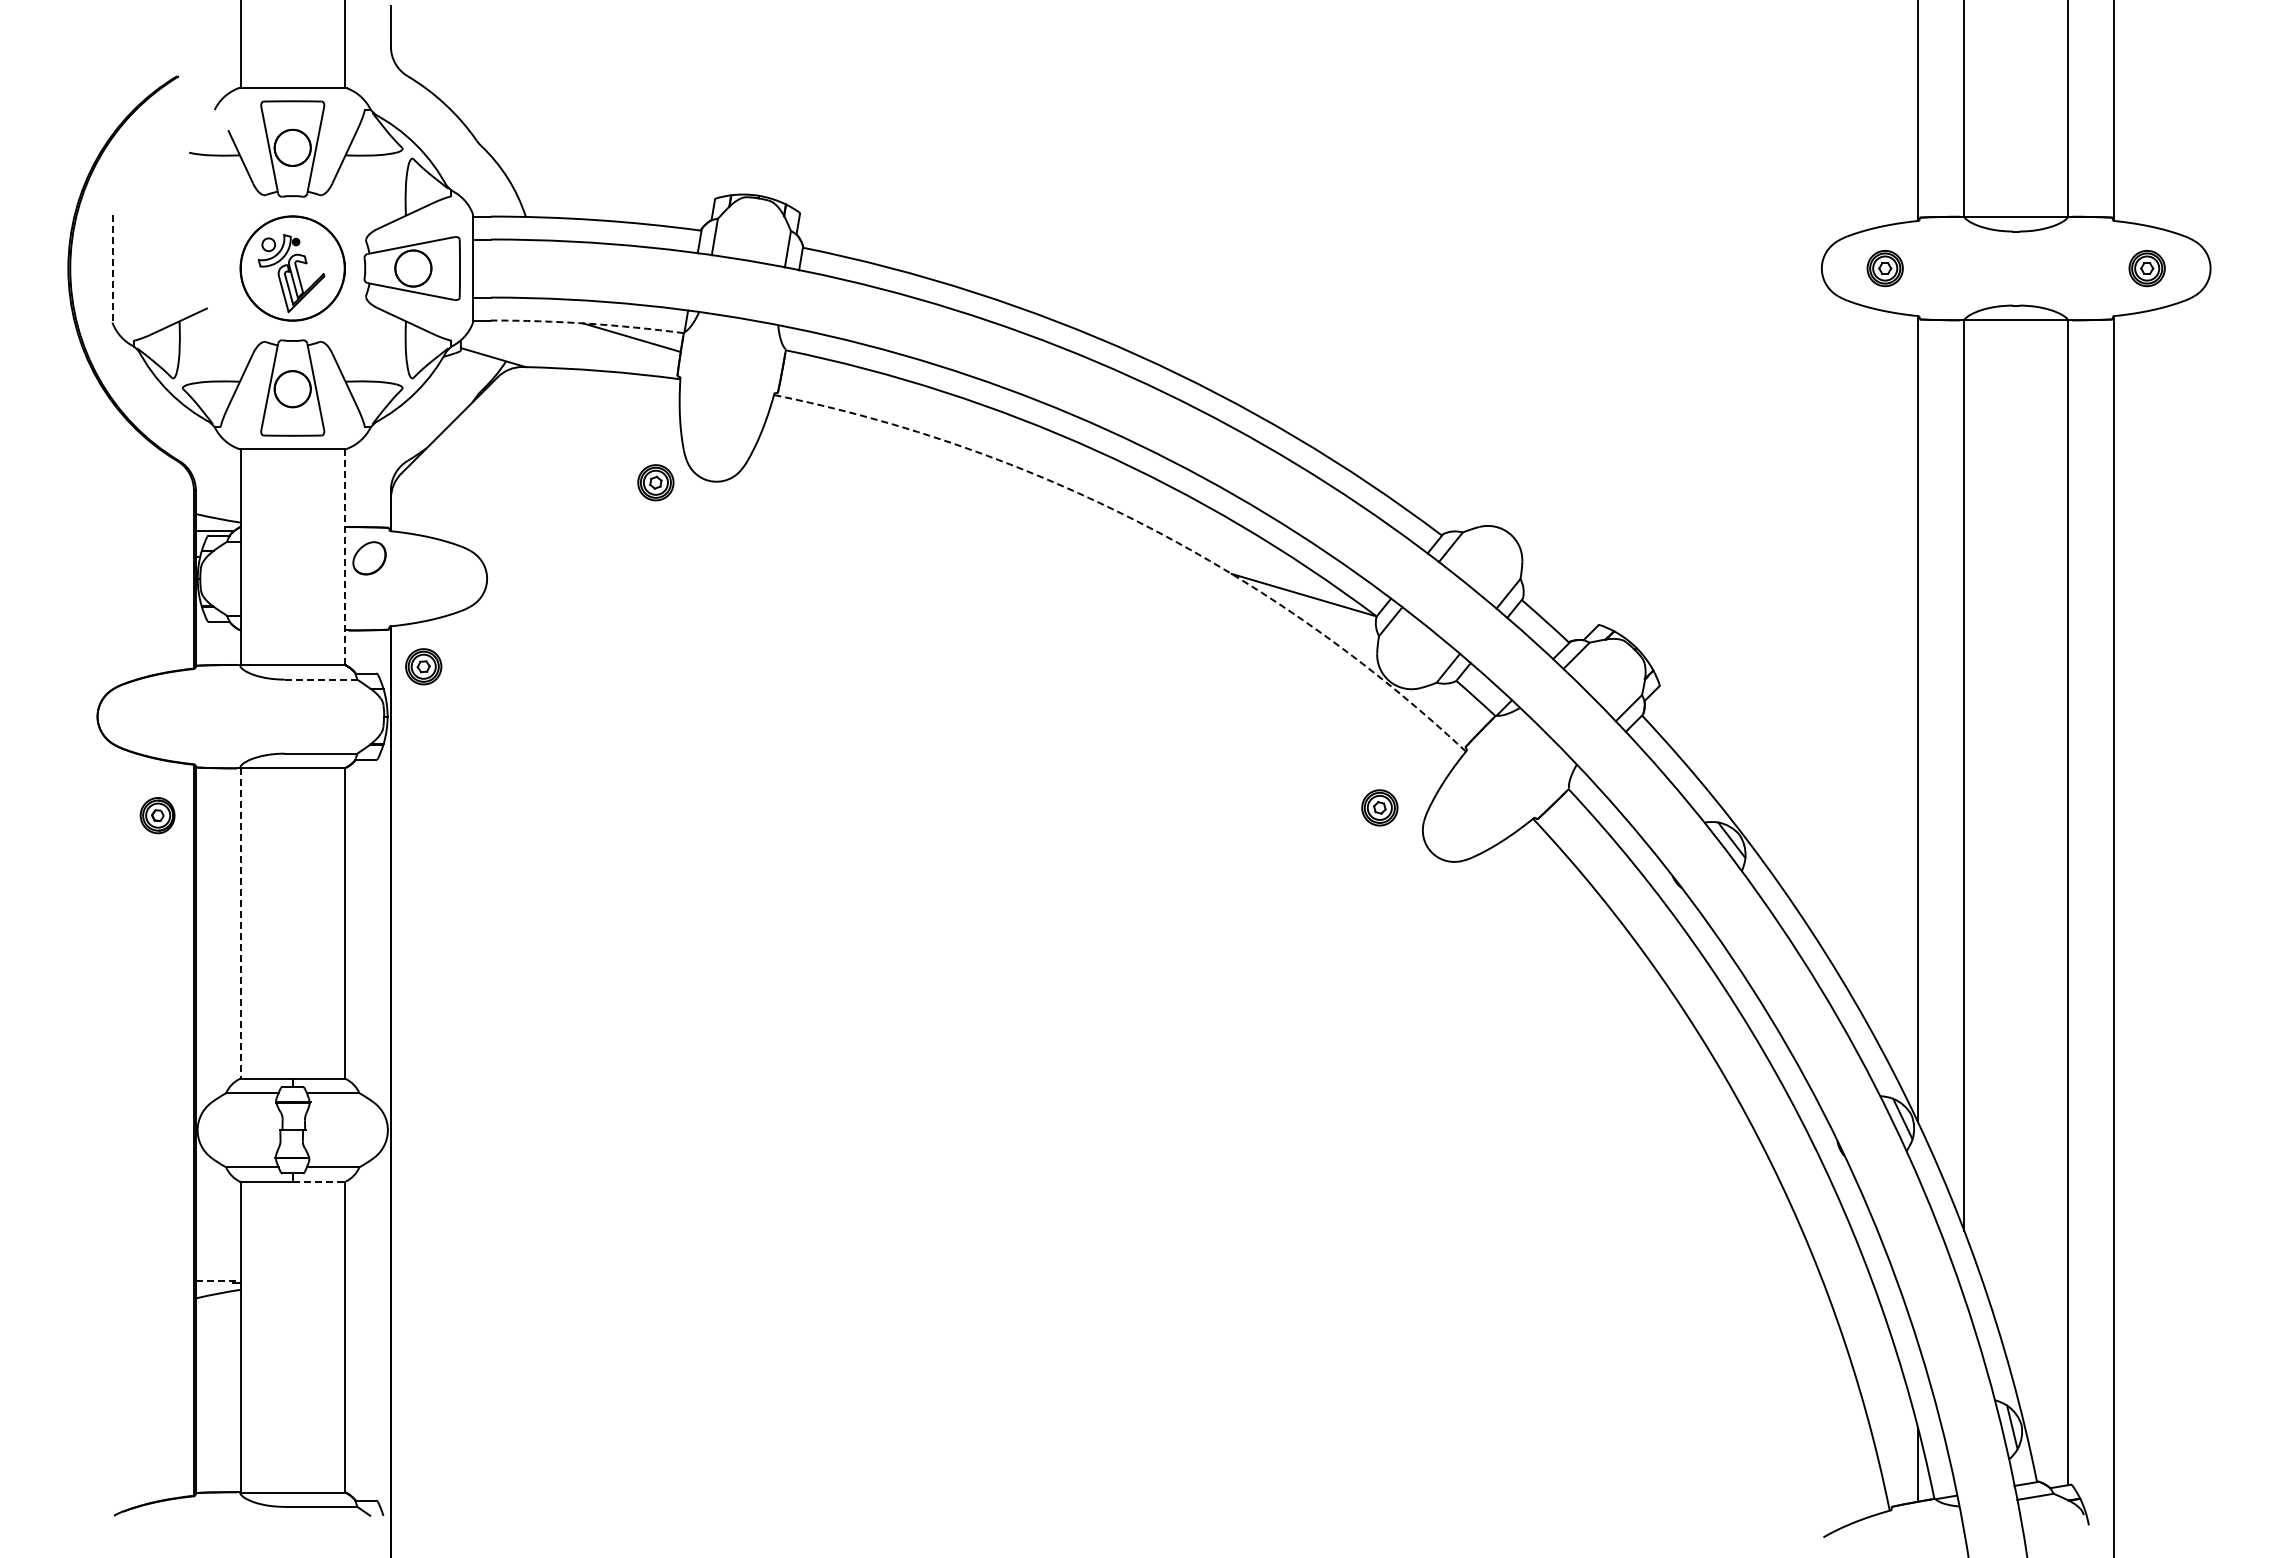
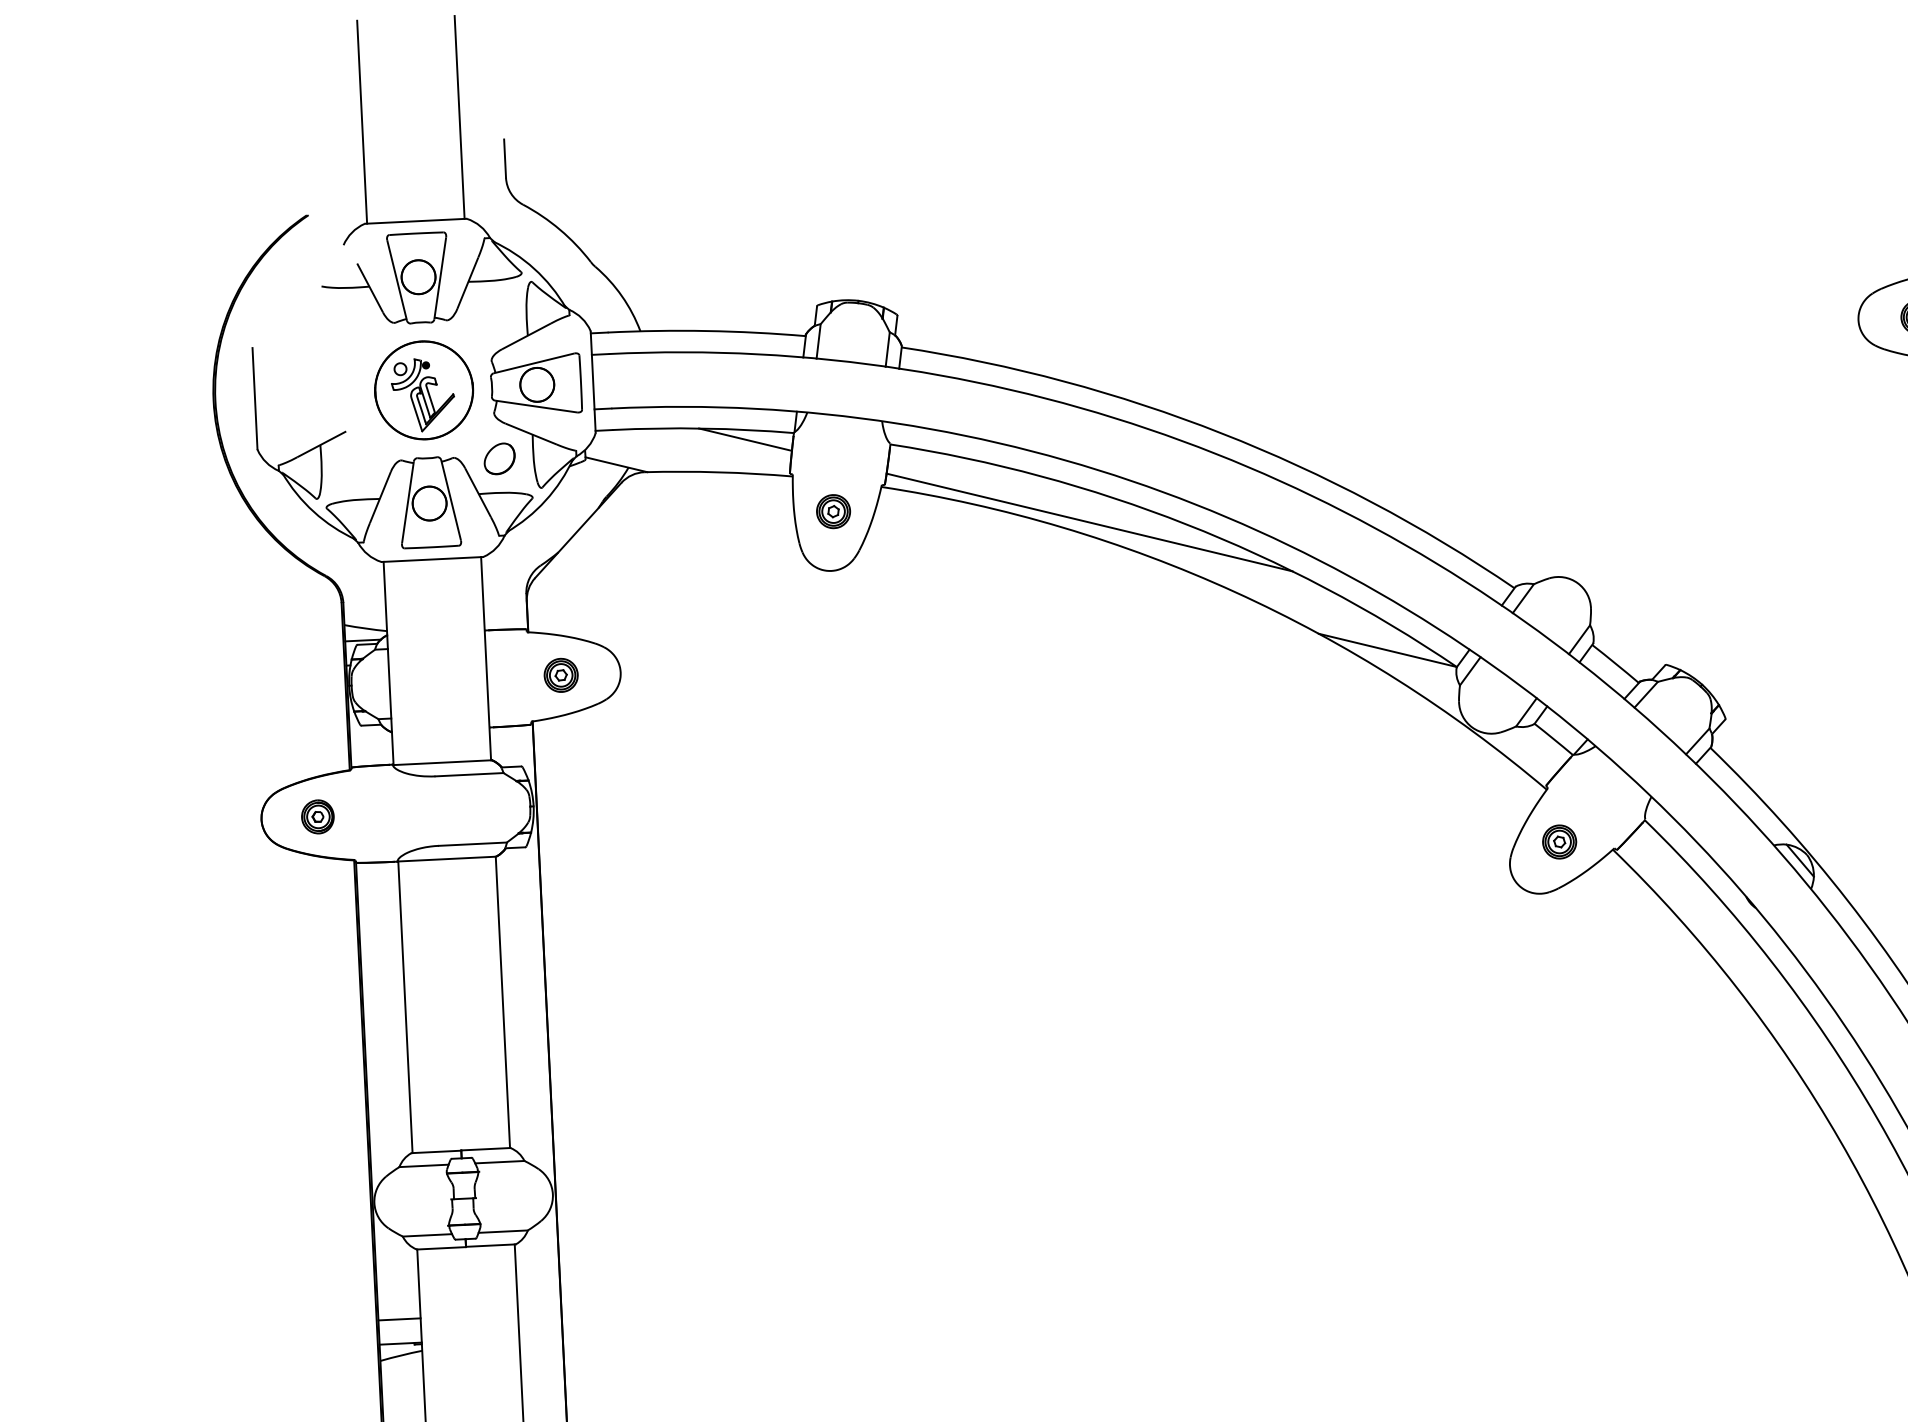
line: (112, 268) -> (255, 398), dashed -> solid
arc: (587, 323) -> (703, 428), dashed -> solid
line: (993, 443) -> (1089, 522), added
part: (655, 482) -> (833, 511), moved
arc: (1144, 525) -> (1234, 592), dashed -> solid
line: (344, 557) -> (485, 659), dashed -> solid
part: (369, 558) -> (499, 459), moved
part: (423, 666) -> (560, 675), moved
line: (321, 679) -> (469, 774), dashed -> solid
part: (1379, 807) -> (1559, 841), moved
part: (157, 815) -> (317, 816), moved
line: (240, 924) -> (405, 1008), dashed -> solid
line: (319, 1181) -> (491, 1245), dashed -> solid
line: (217, 1255) -> (398, 1319), added
line: (218, 1281) -> (400, 1344), dashed -> solid

